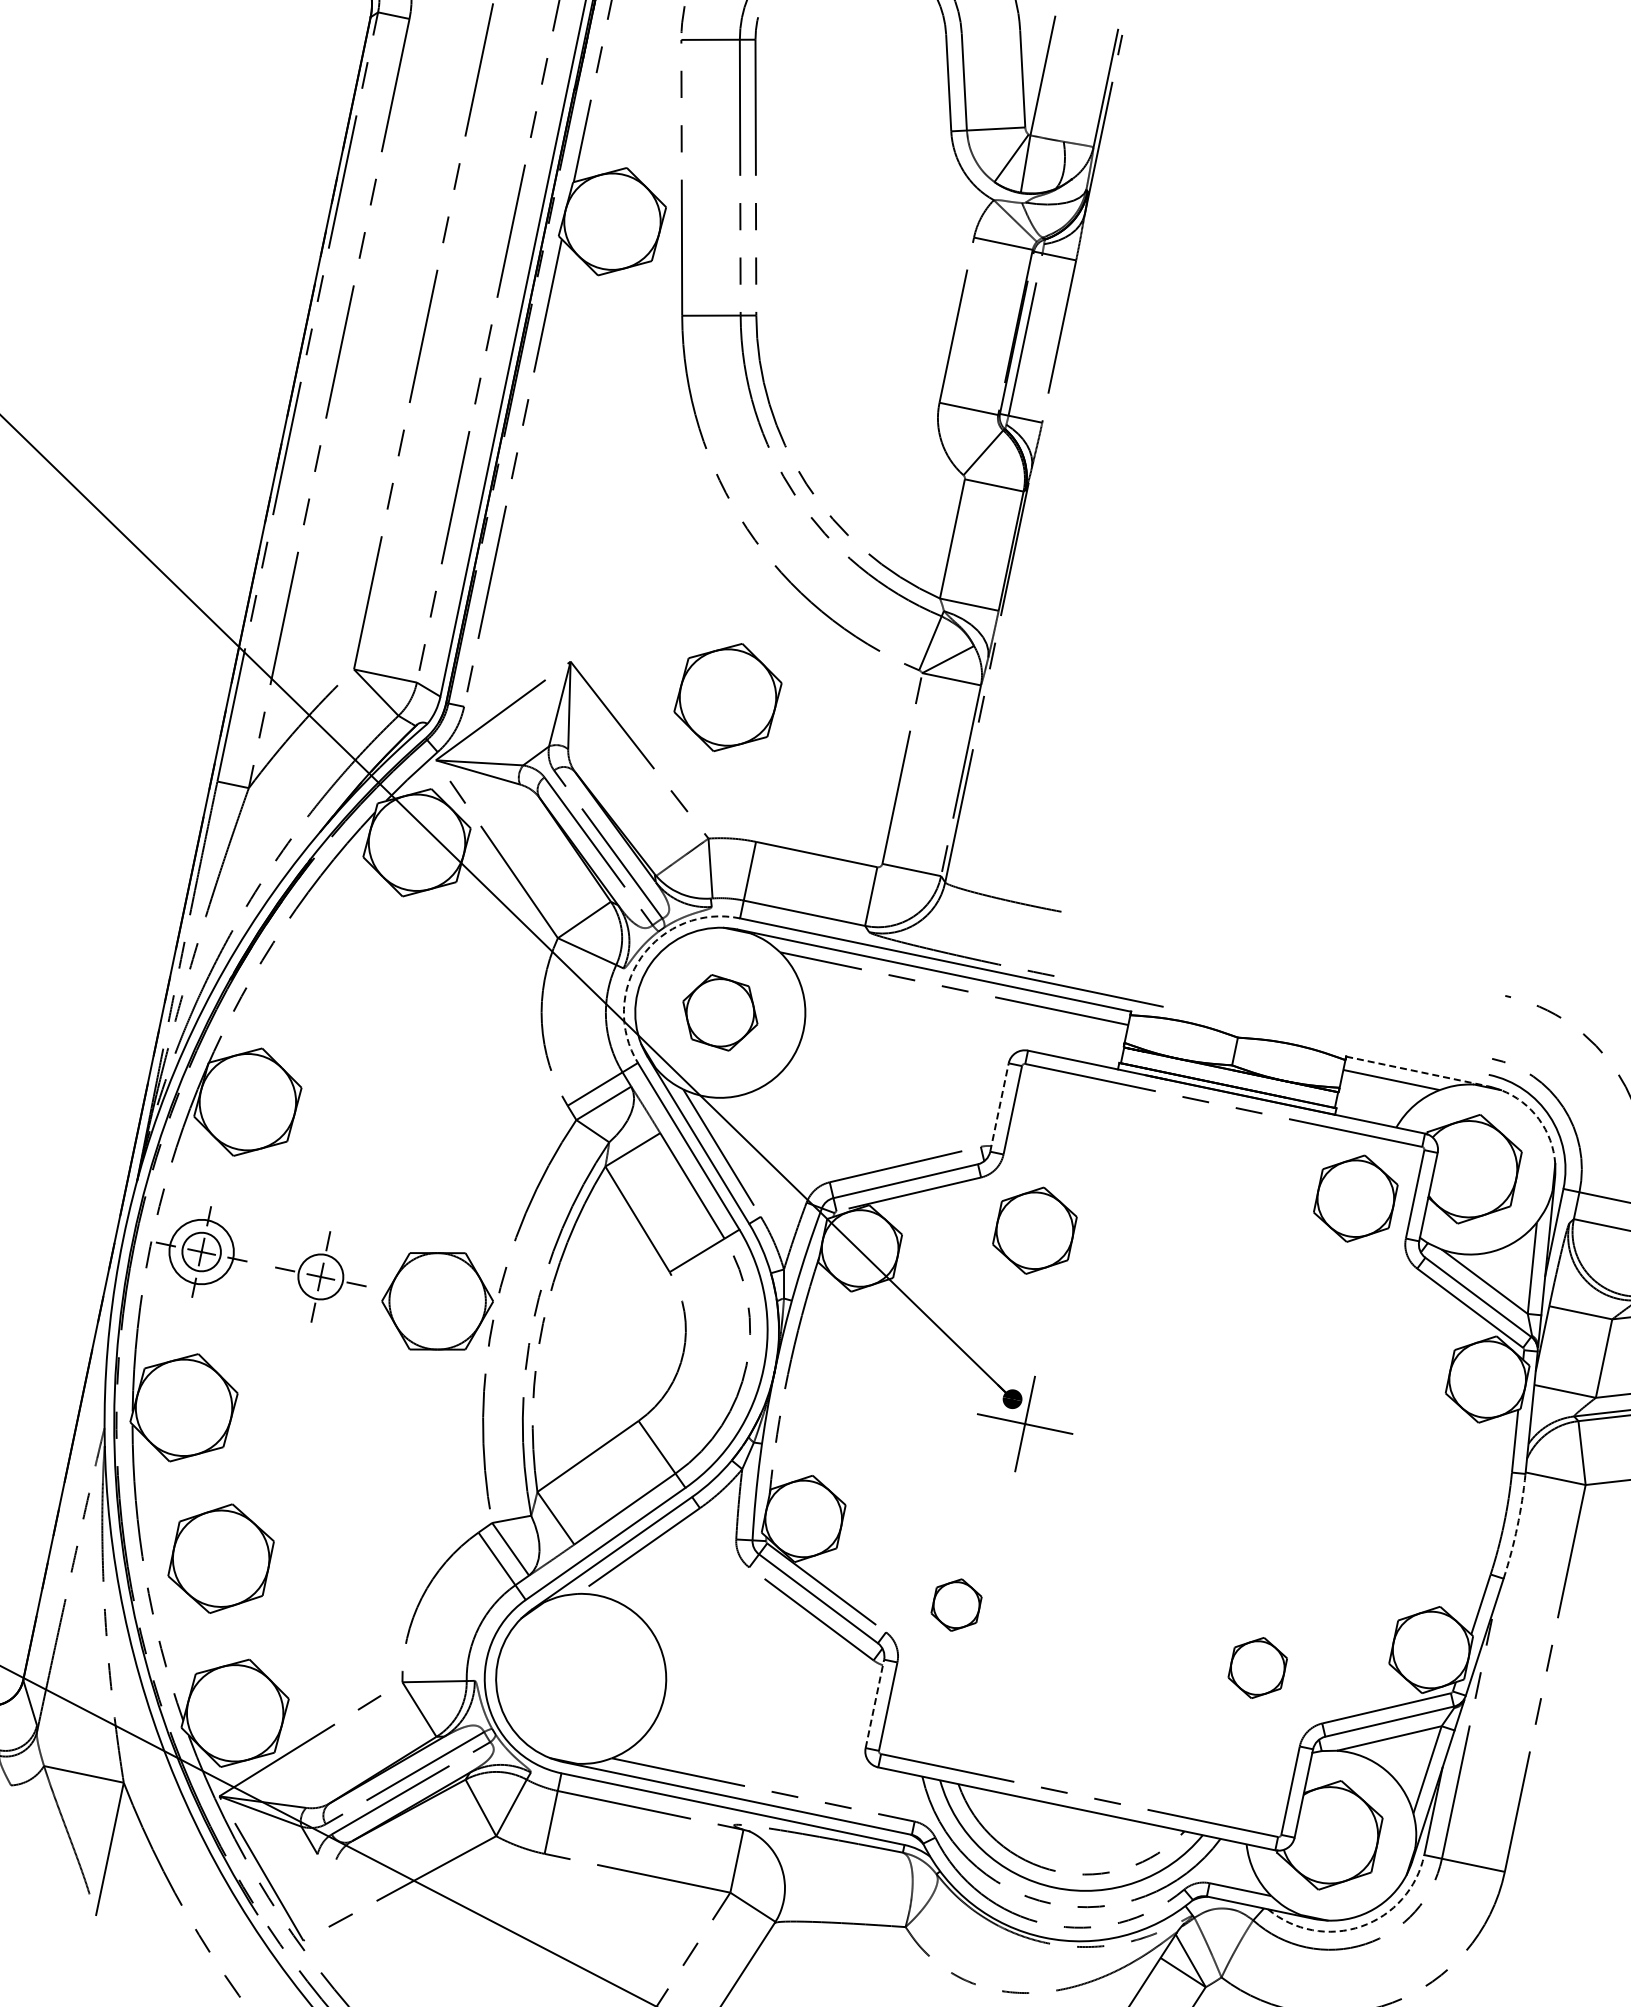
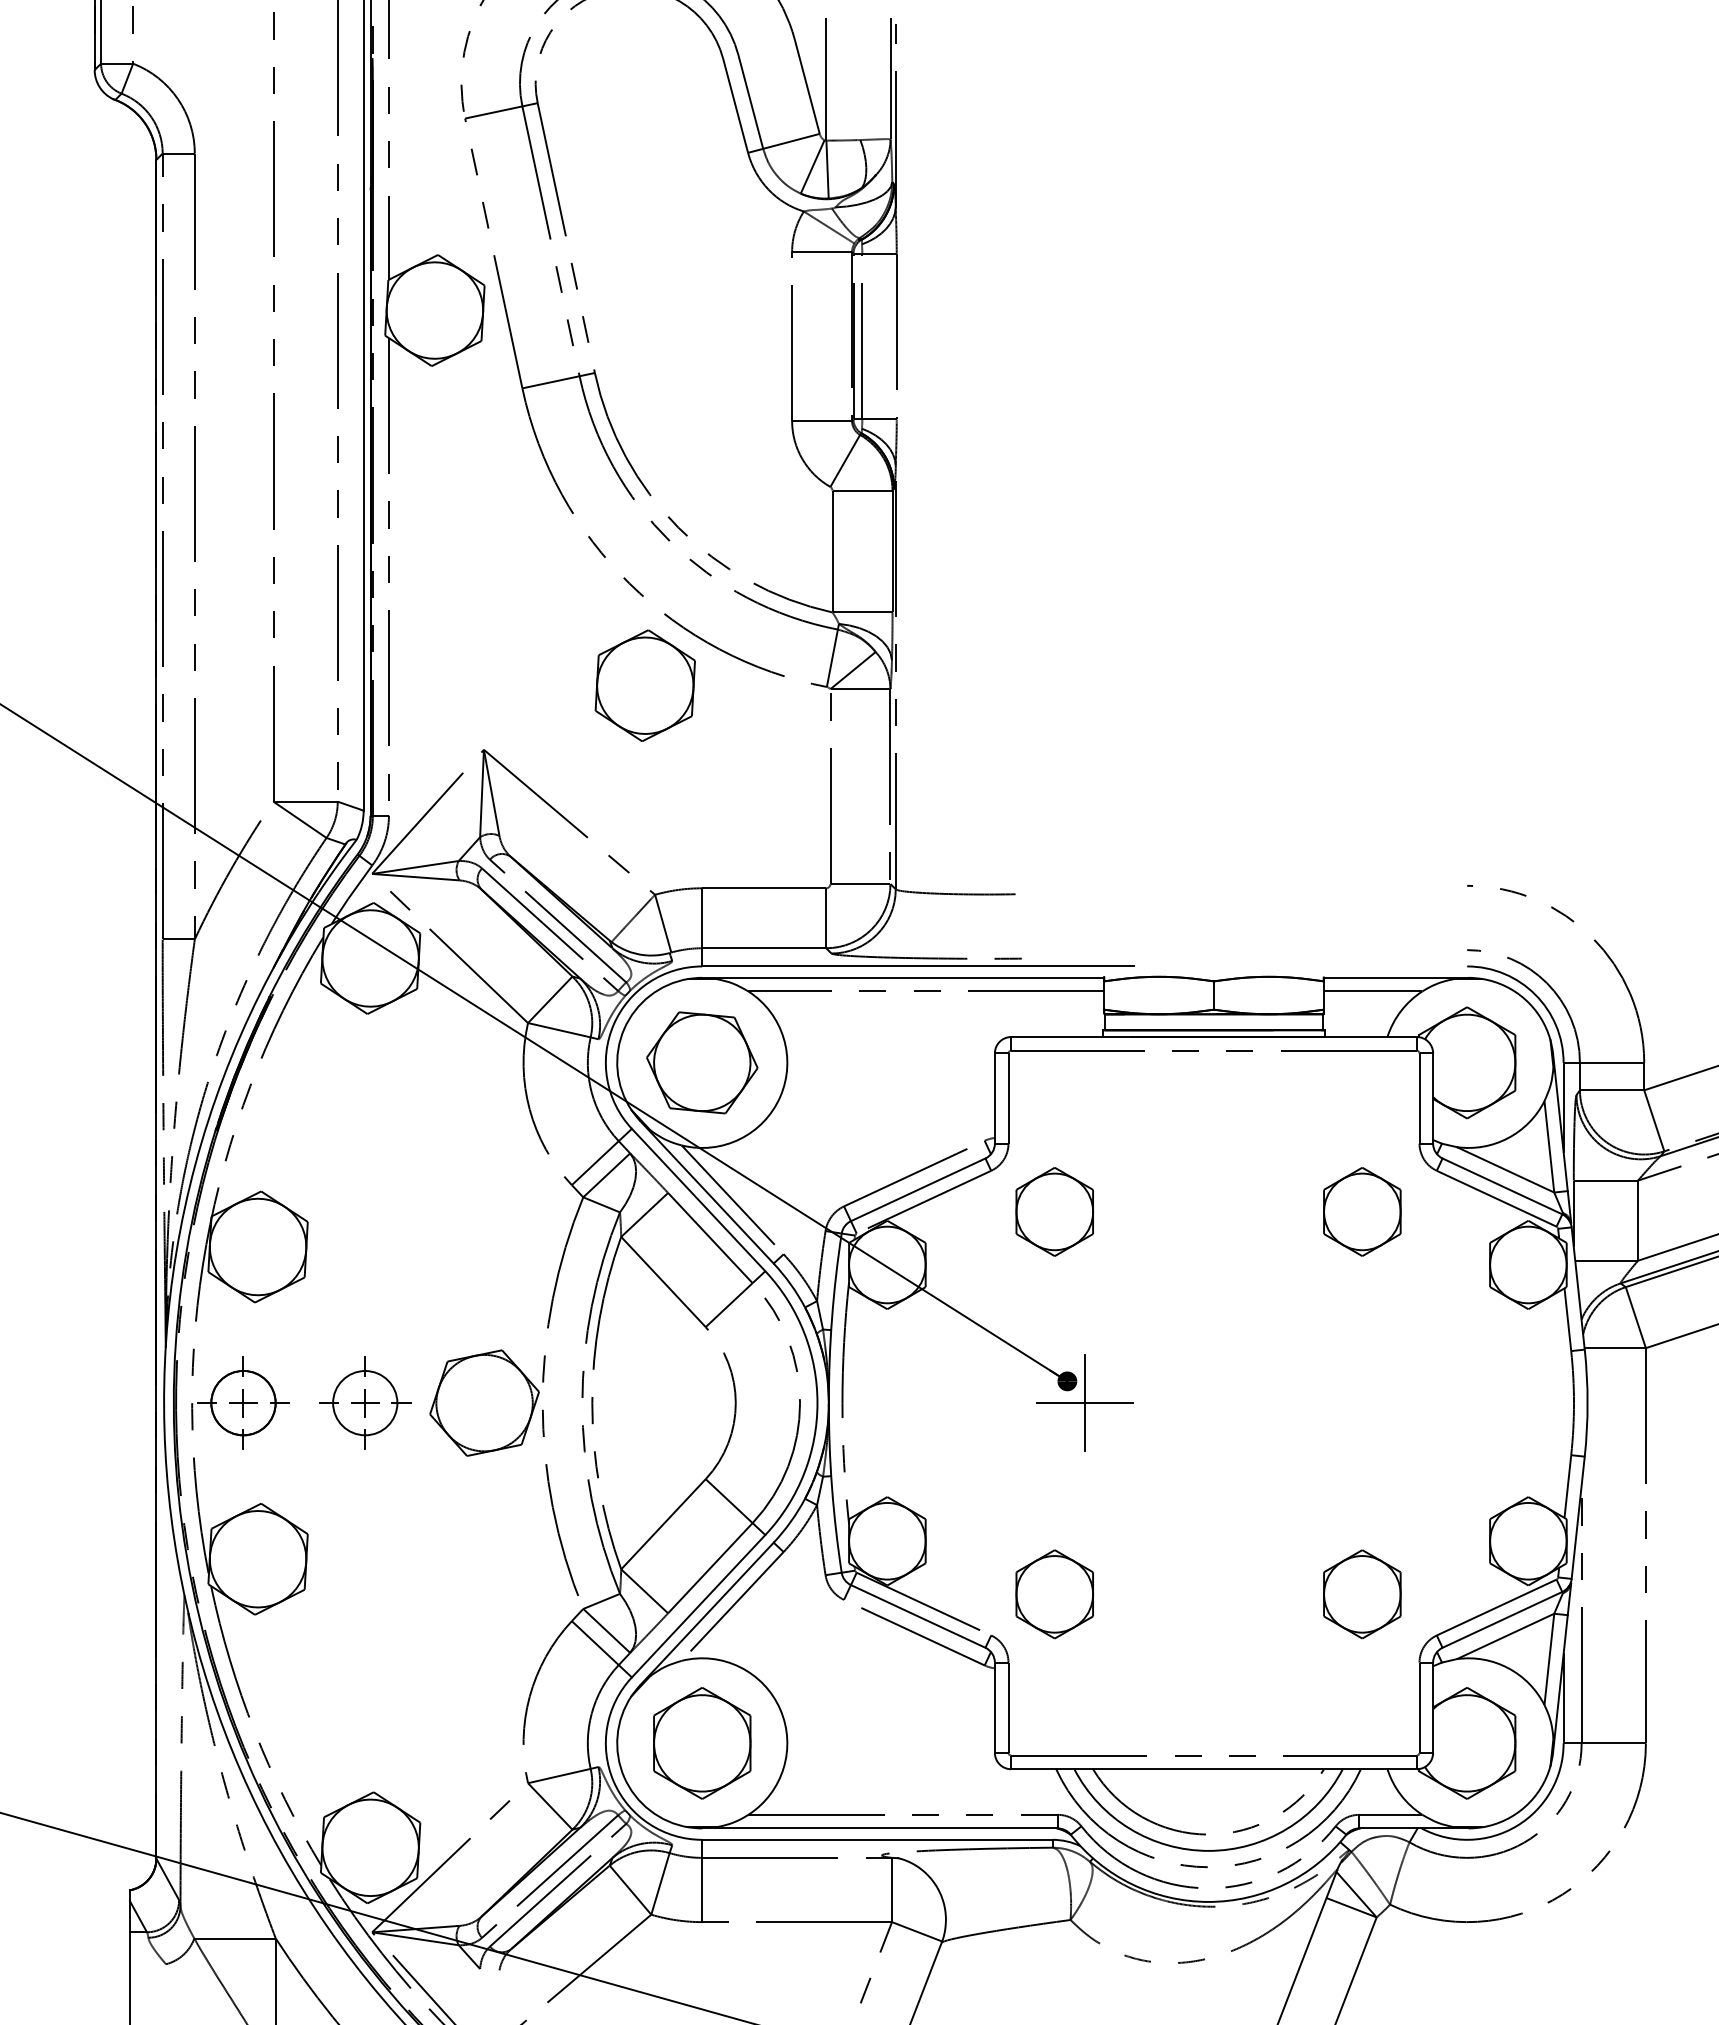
part: (727, 697) -> (644, 685), moved
arc: (641, 957) -> (613, 1024), dashed -> solid
part: (720, 1012) -> (702, 1062), size x1.43
line: (1417, 1071) -> (1396, 977), dashed -> solid
line: (999, 1107) -> (994, 1098), dashed -> solid
arc: (1539, 1119) -> (1525, 999), dashed -> solid
part: (1356, 1198) -> (1362, 1211), moved
circle: (201, 1252) -> (243, 1403), size x1.67
circle: (321, 1277) -> (365, 1403), size x1.43
arc: (1517, 1527) -> (1587, 1403), dashed -> solid
part: (221, 1558) -> (702, 1743), moved
part: (956, 1605) -> (1054, 1594), size x1.67
part: (1257, 1668) -> (1362, 1594), size x1.43
line: (874, 1703) -> (994, 1707), dashed -> solid
arc: (1361, 1926) -> (1516, 1826), dashed -> solid

